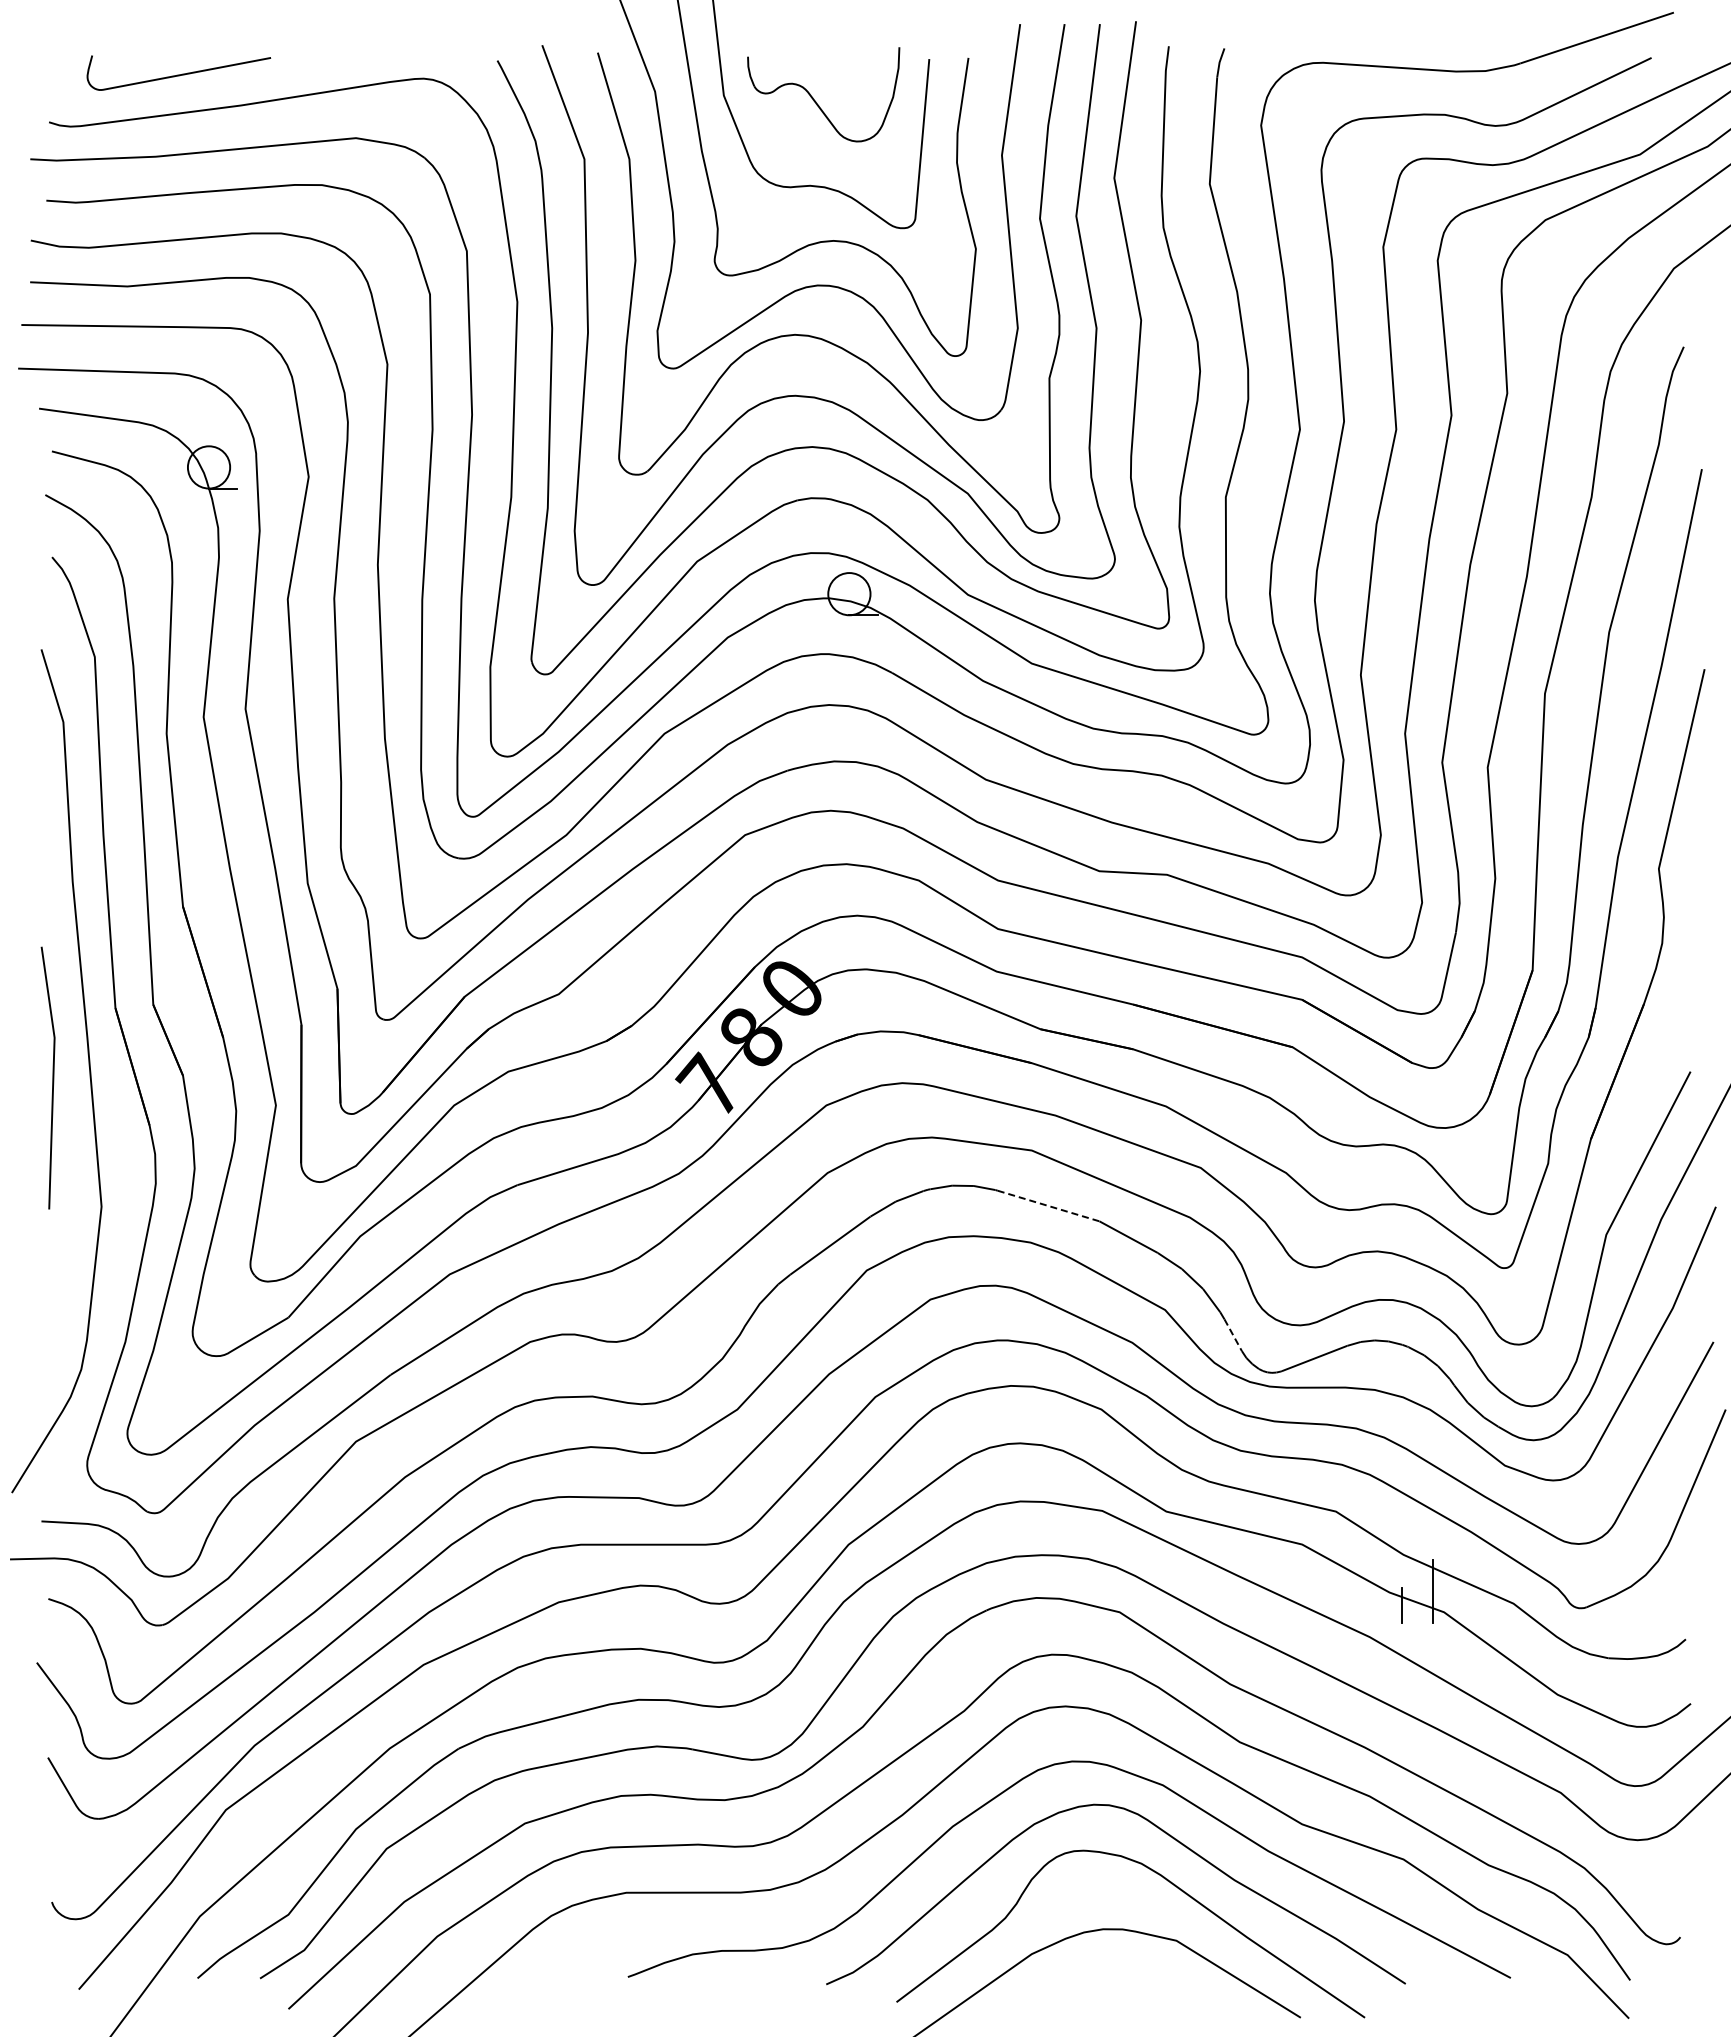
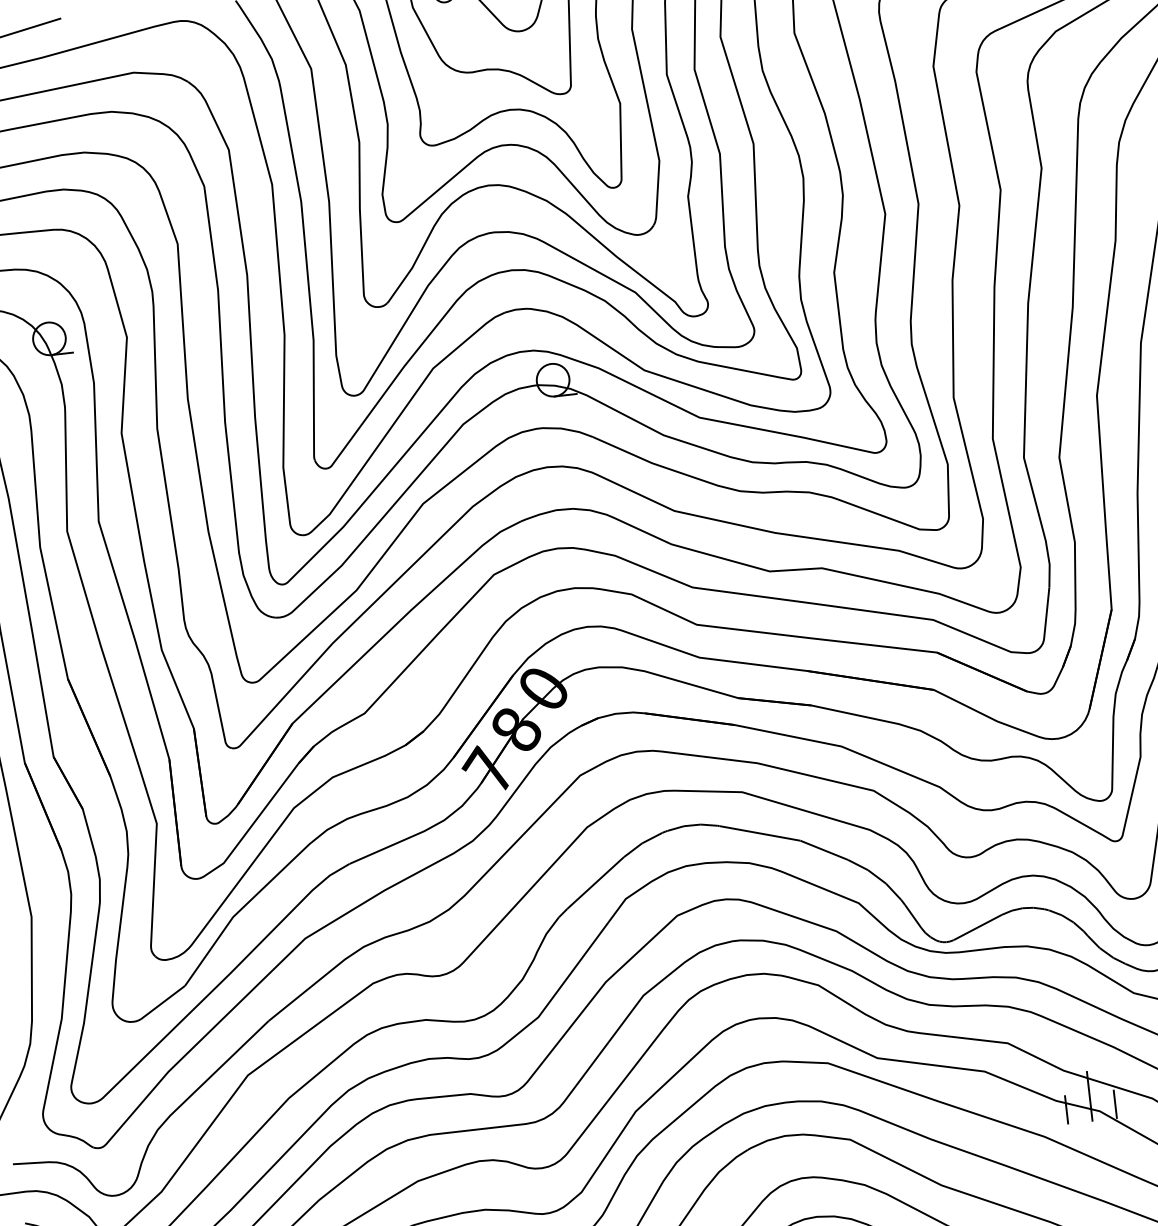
line: (1049, 1206) -> (760, 833), dashed -> solid
line: (1233, 1335) -> (913, 916), dashed -> solid
line: (1465, 1605) -> (1115, 1104), added

